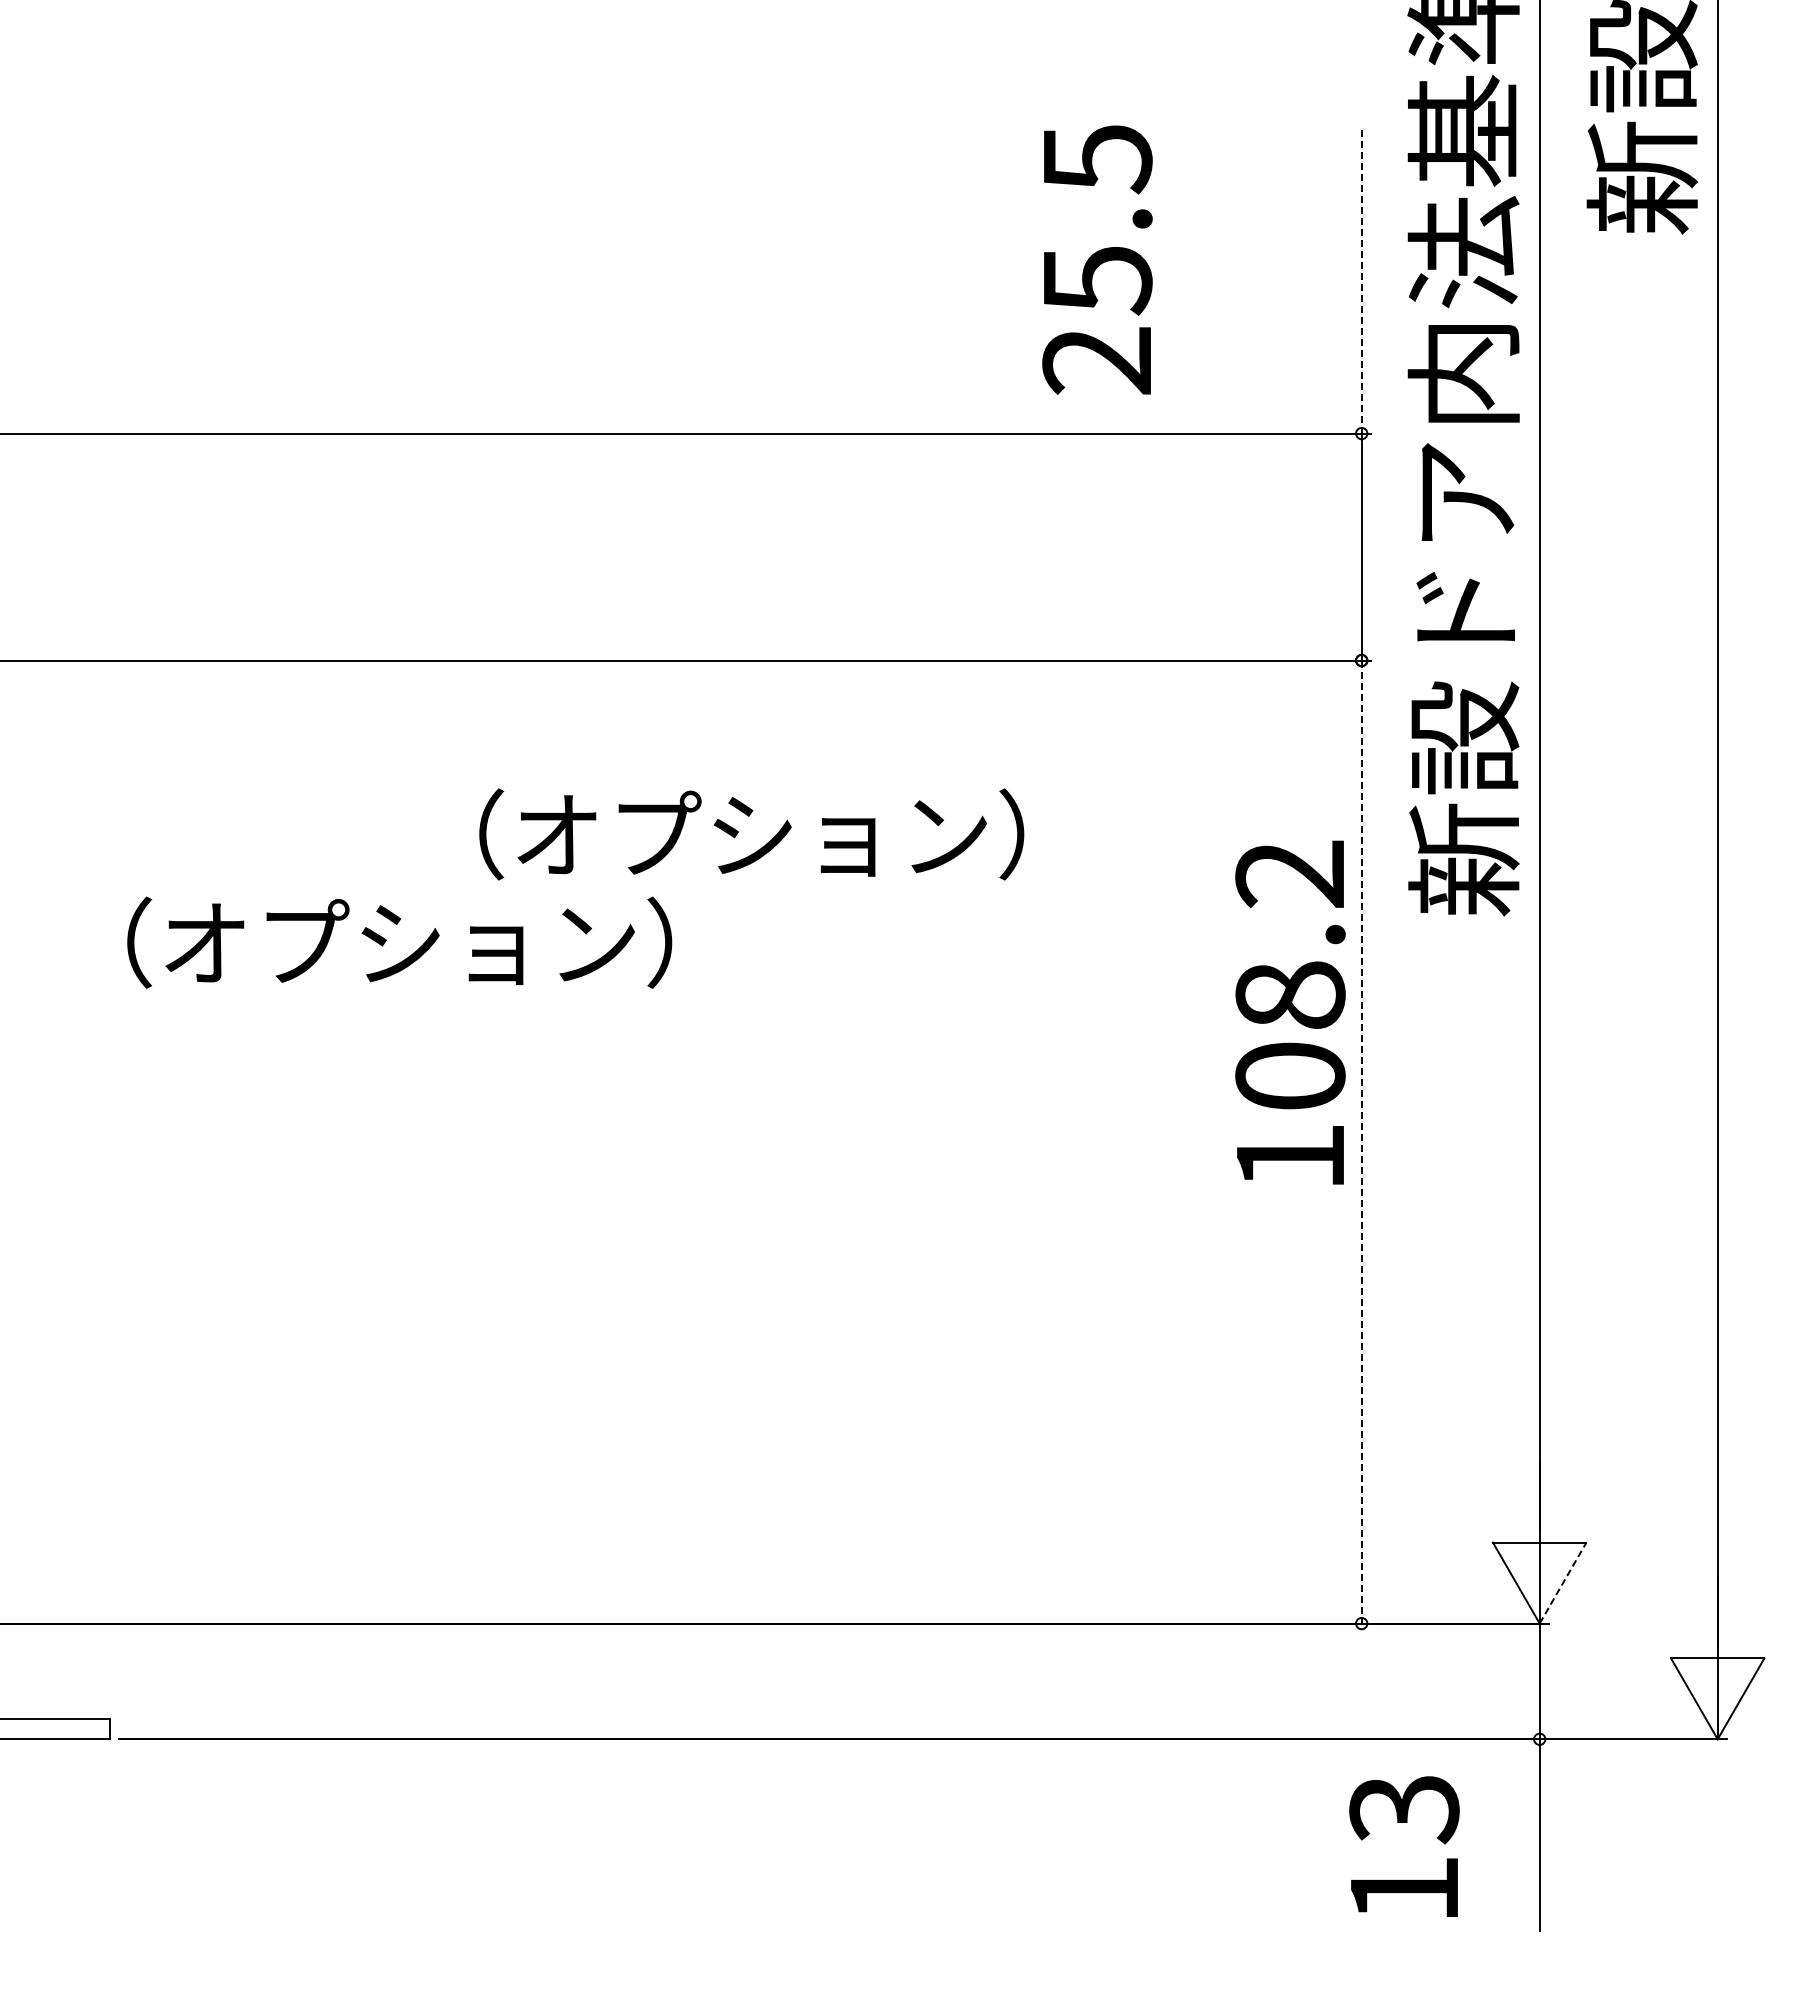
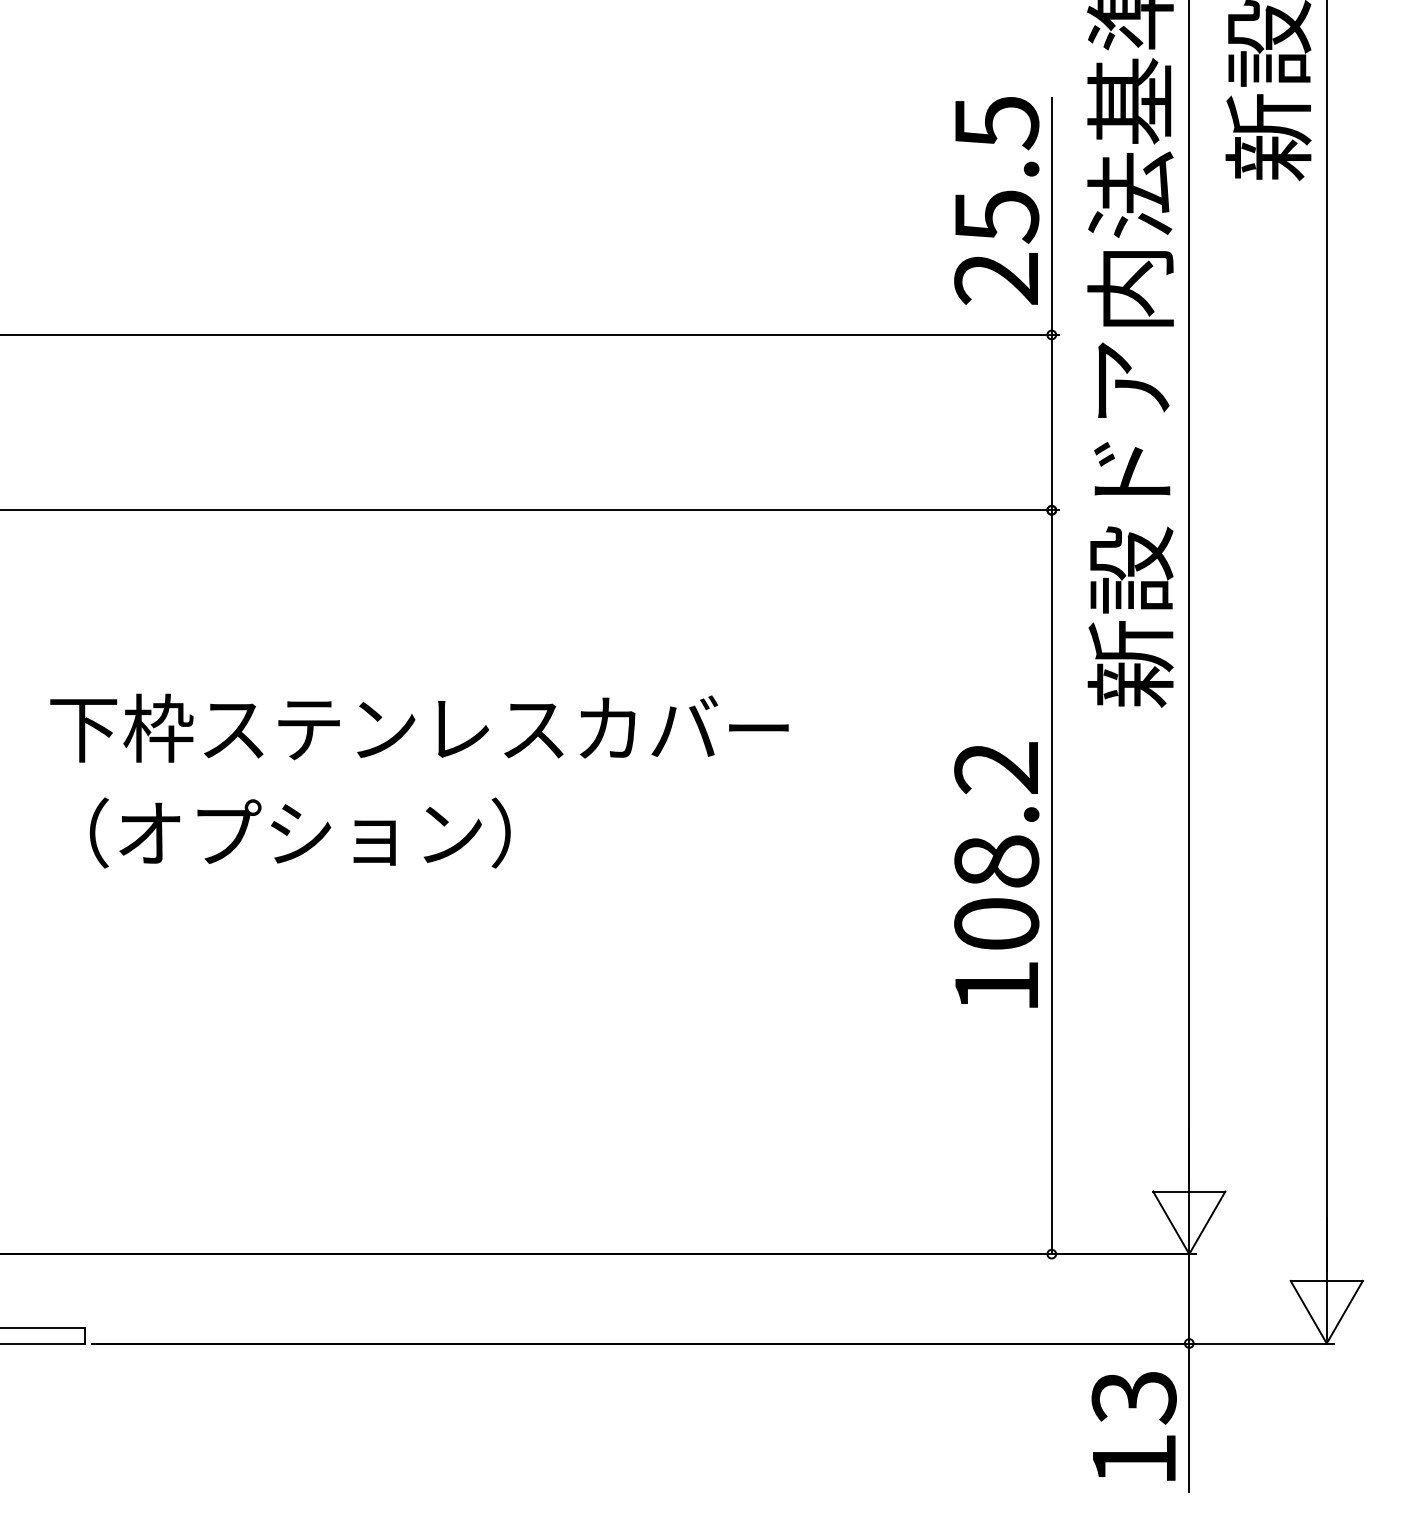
text: (1097, 259) -> (996, 200), moved
line: (1361, 280) -> (1051, 216), dashed -> solid
text: (751, 834) -> (300, 833), moved
text: (543, 942) -> (419, 728), （オプション） -> 下枠ステンレスカバー
text: (1290, 1012) -> (996, 874), moved
line: (1361, 1142) -> (1051, 882), dashed -> solid
line: (1563, 1583) -> (1207, 1223), dashed -> solid
text: (1404, 1846) -> (1134, 1426), moved

